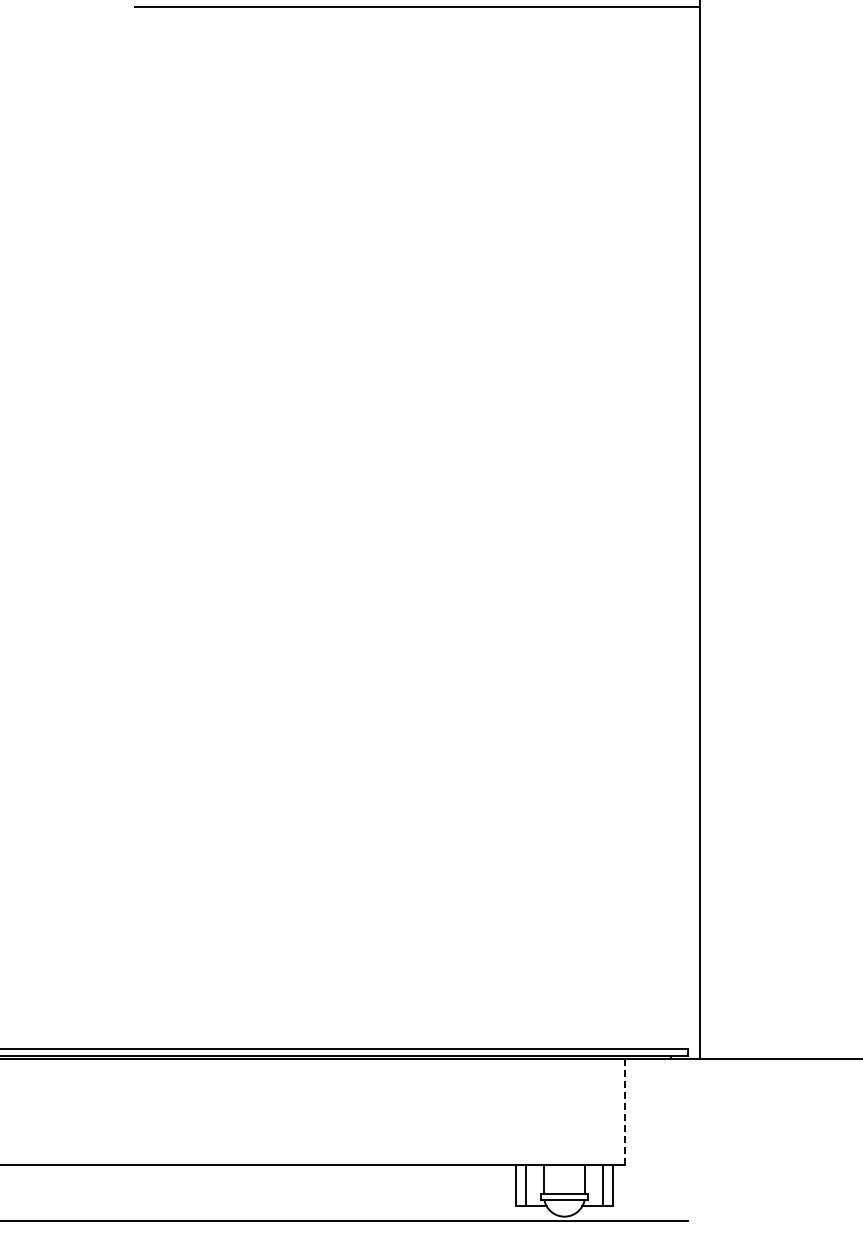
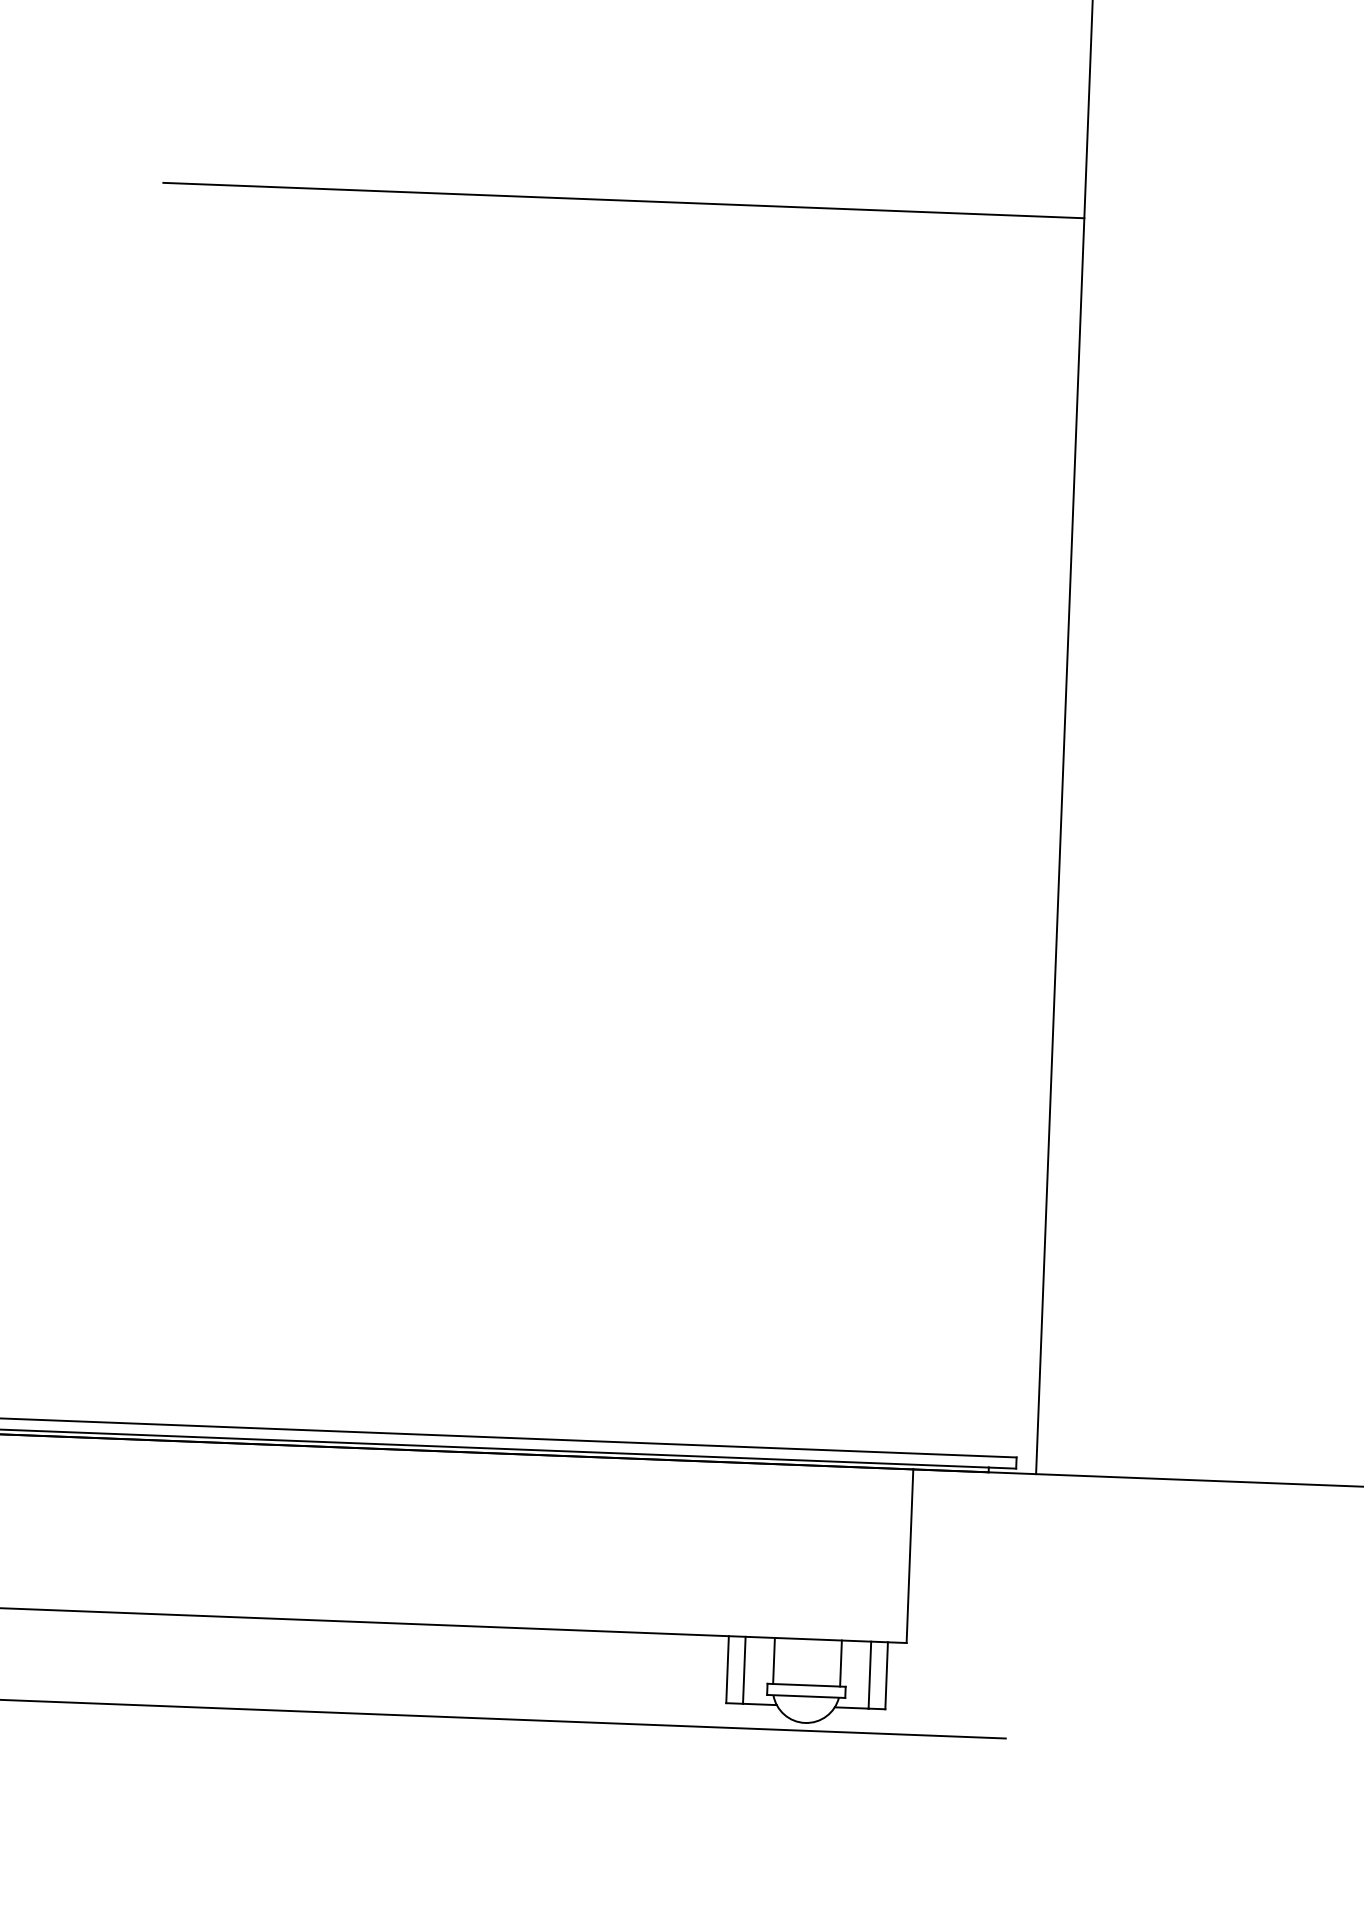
line: (417, 288) -> (623, 199), added
line: (624, 1111) -> (909, 1555), dashed -> solid

